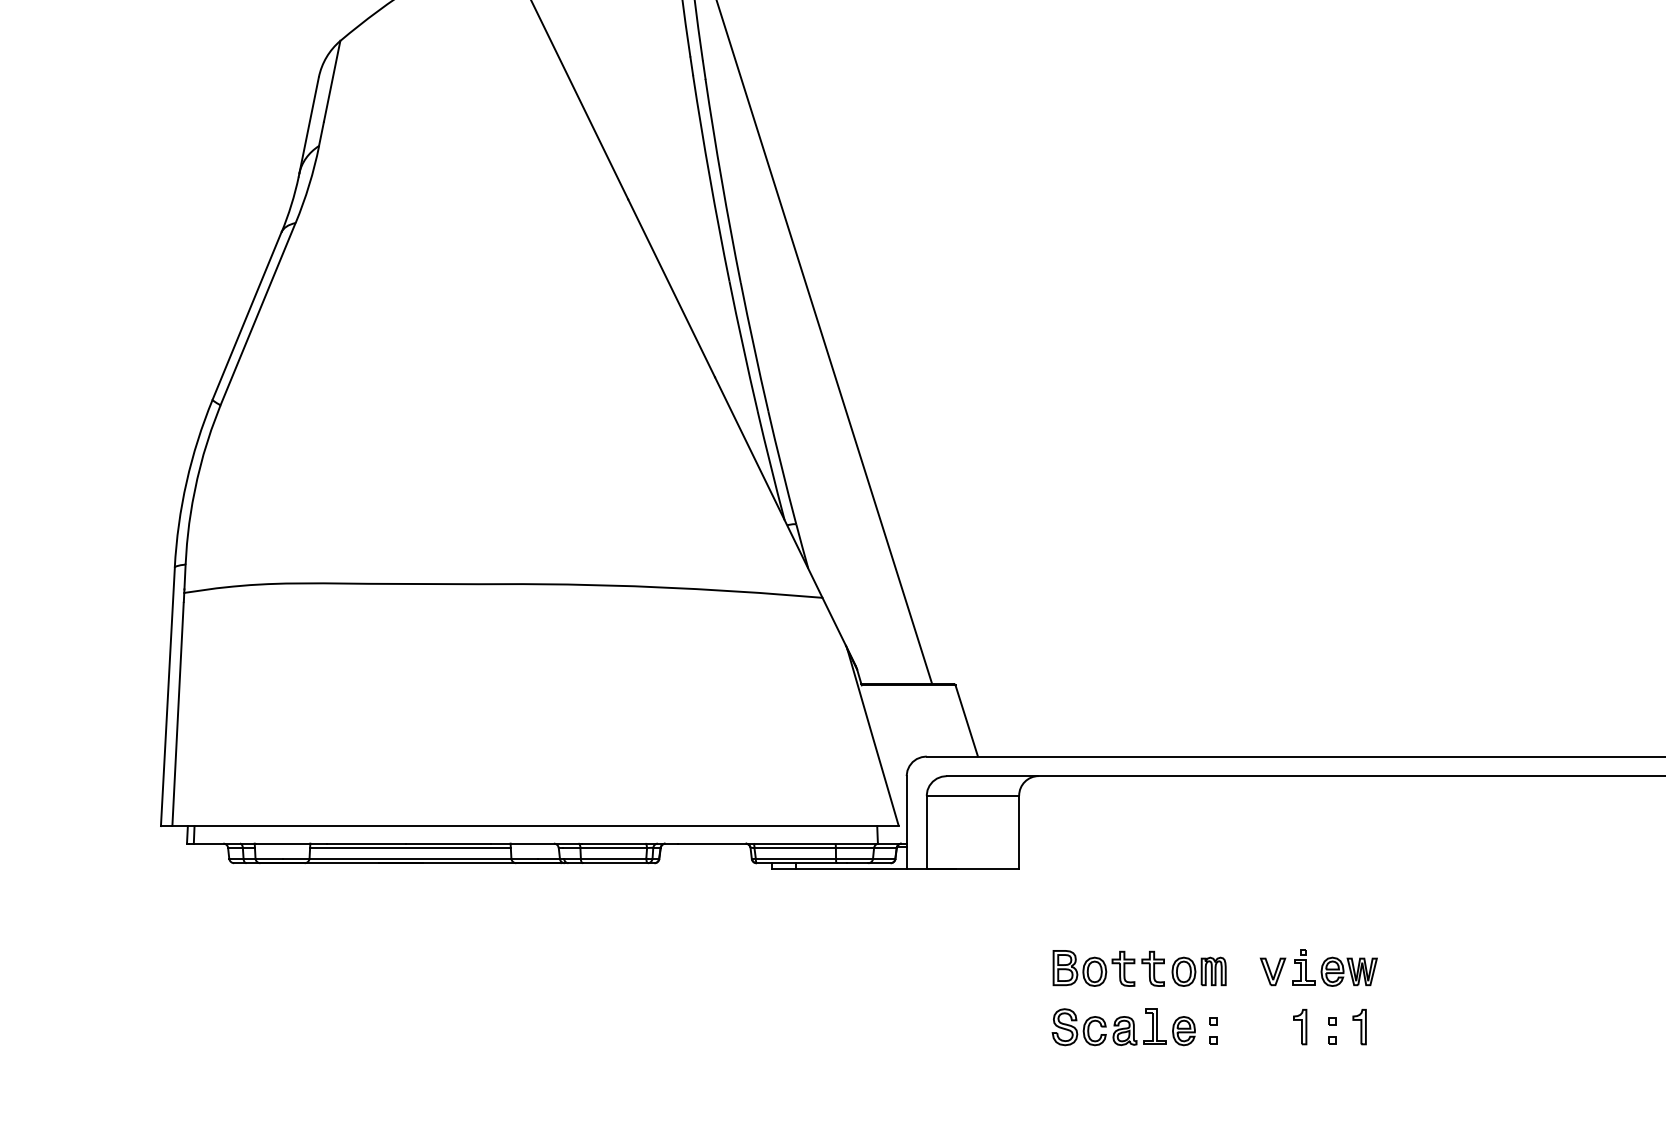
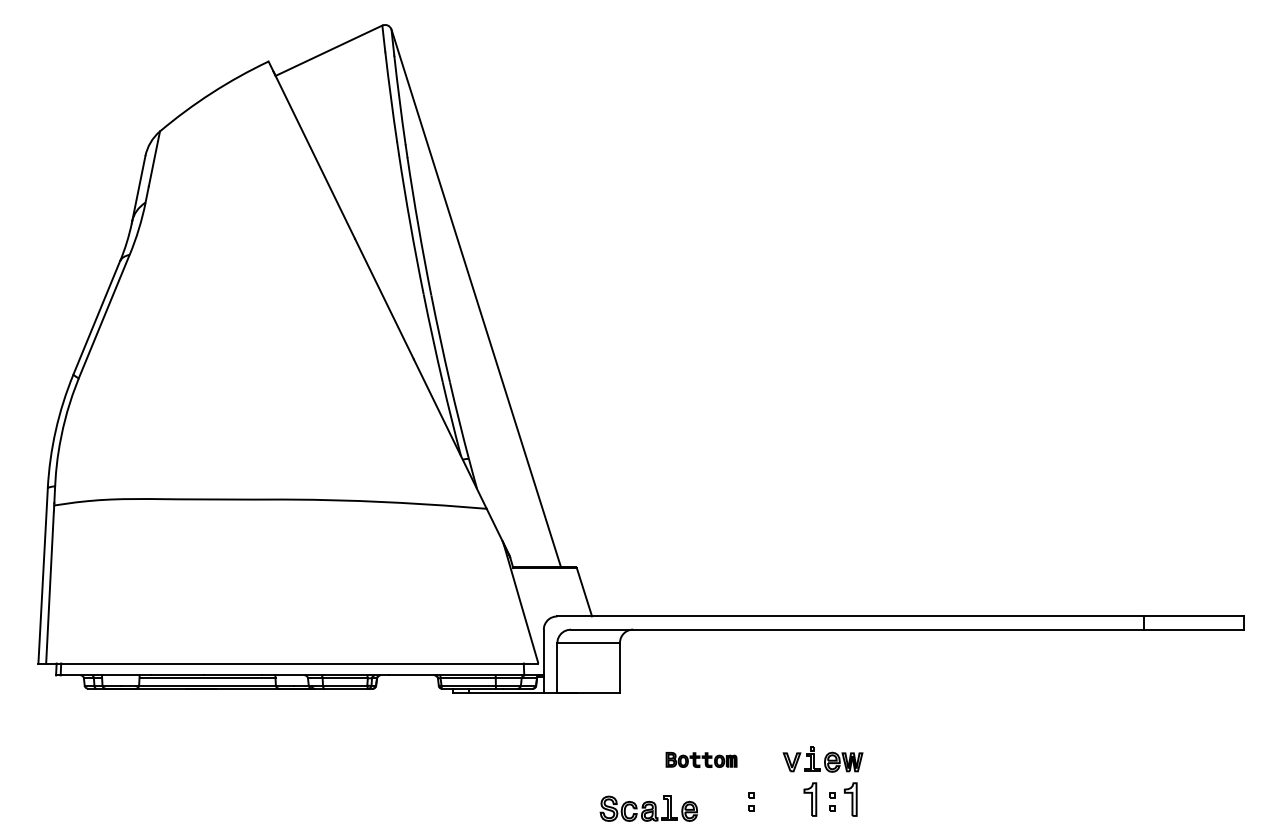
part: (1139, 967) -> (701, 759), size x0.6
part: (1123, 1026) -> (648, 808), moved
part: (1300, 1026) -> (810, 799), size x1.4
part: (1359, 1026) -> (850, 799), size x1.4

